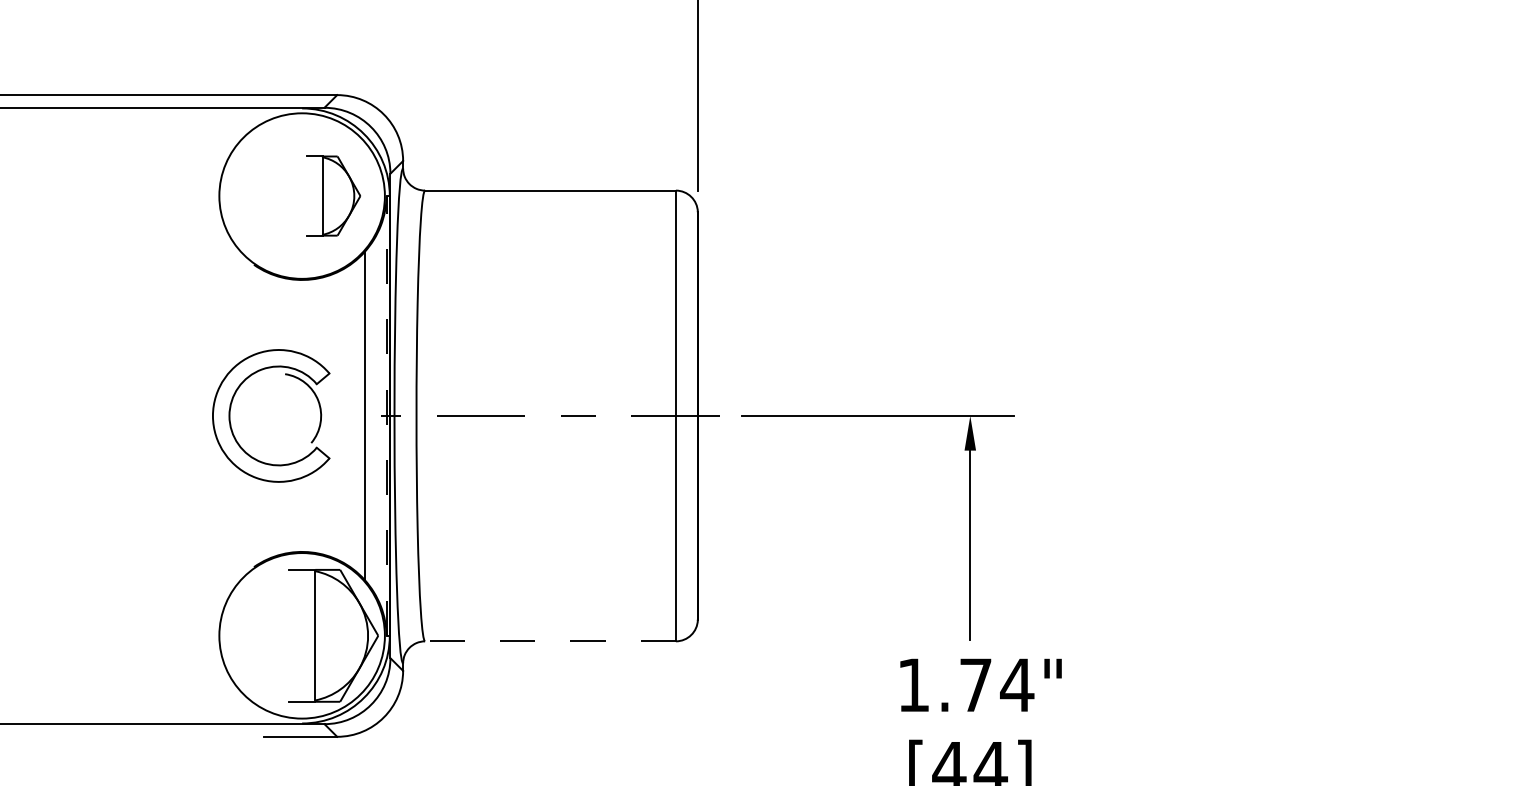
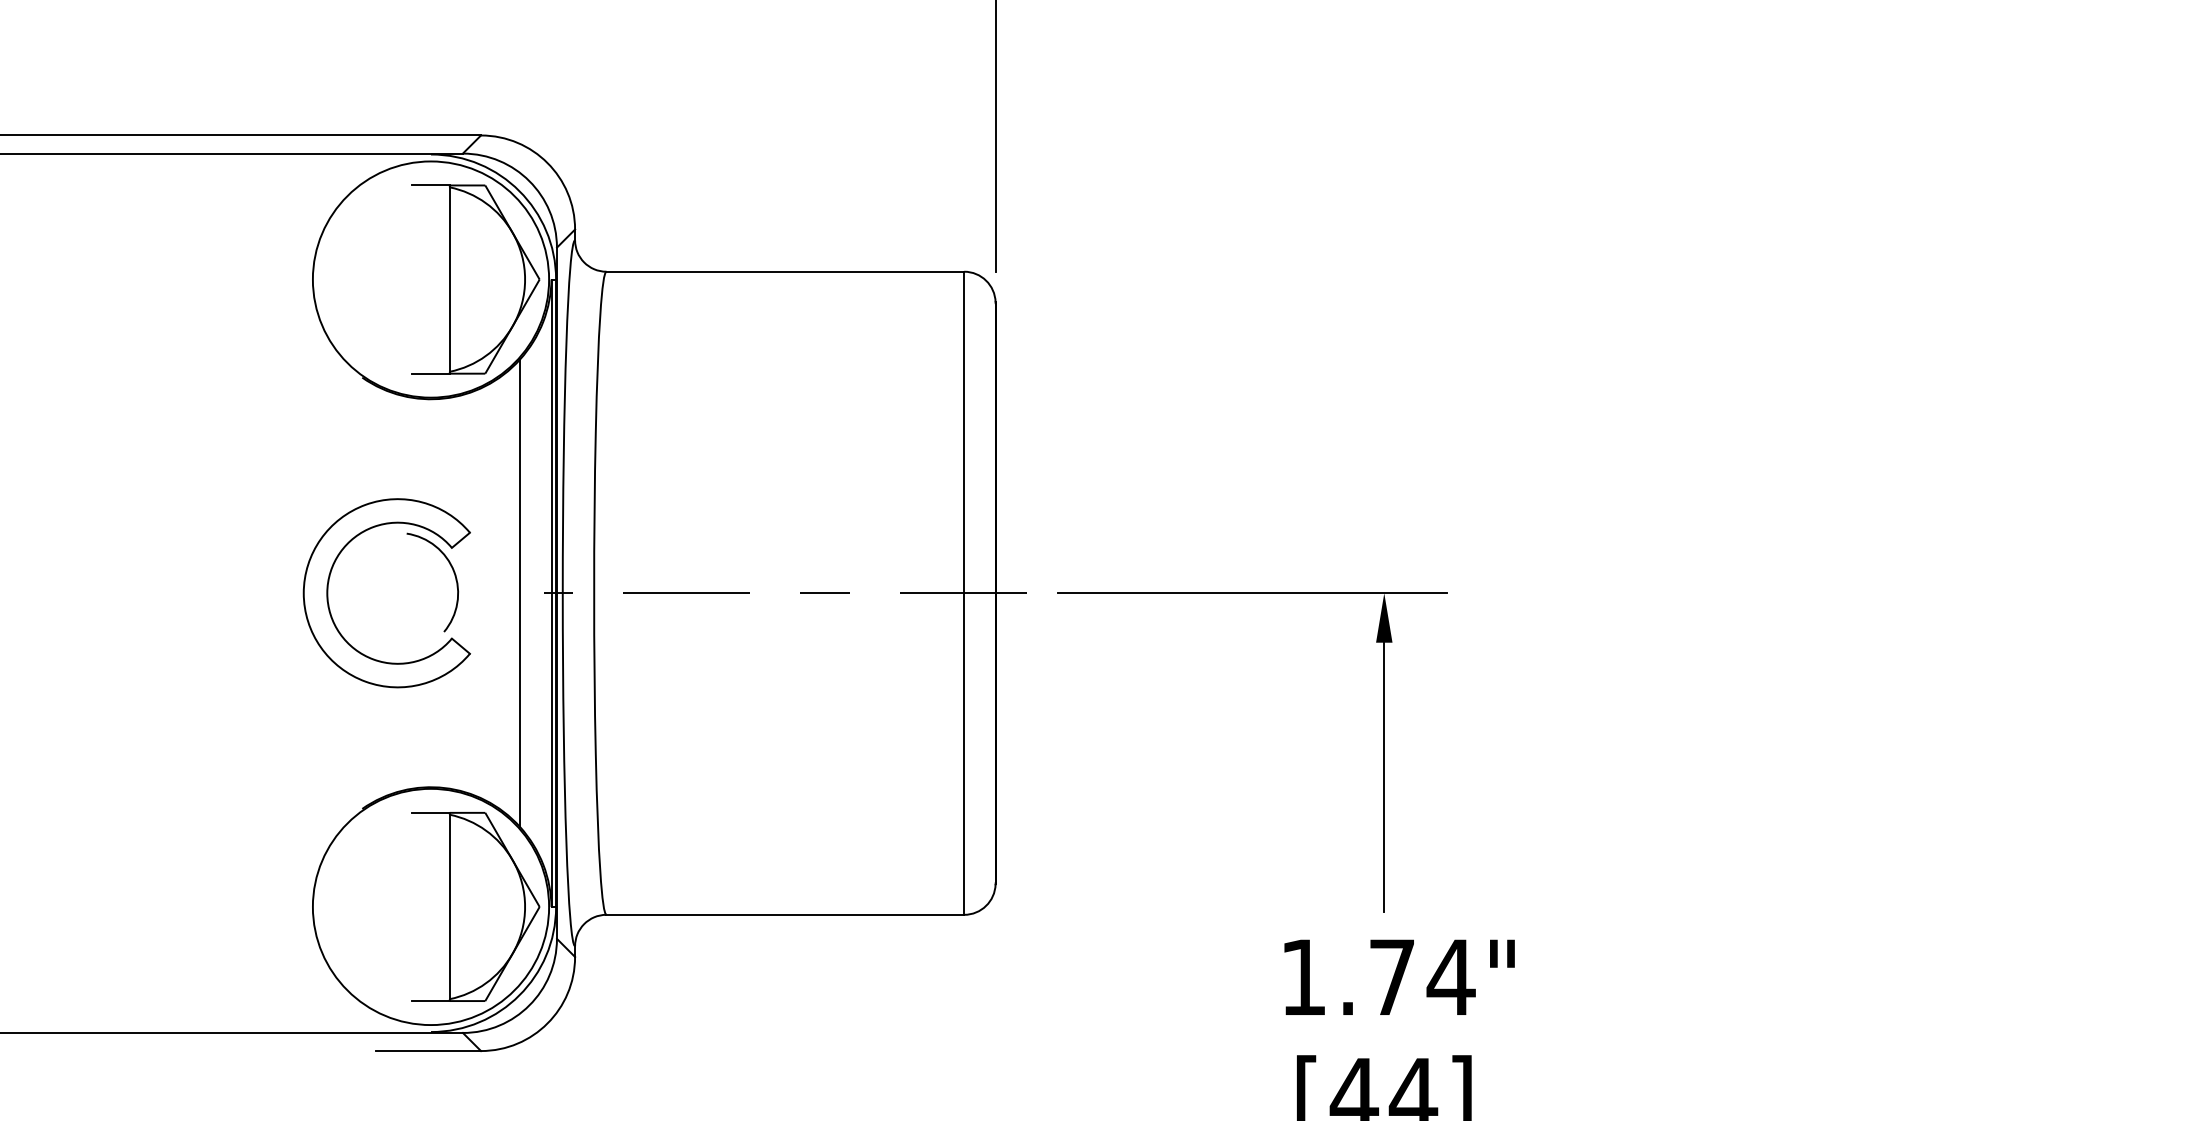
part: (333, 196) -> (475, 279), size x1.67
line: (386, 416) -> (551, 593), dashed -> solid
line: (550, 641) -> (785, 914), dashed -> solid

